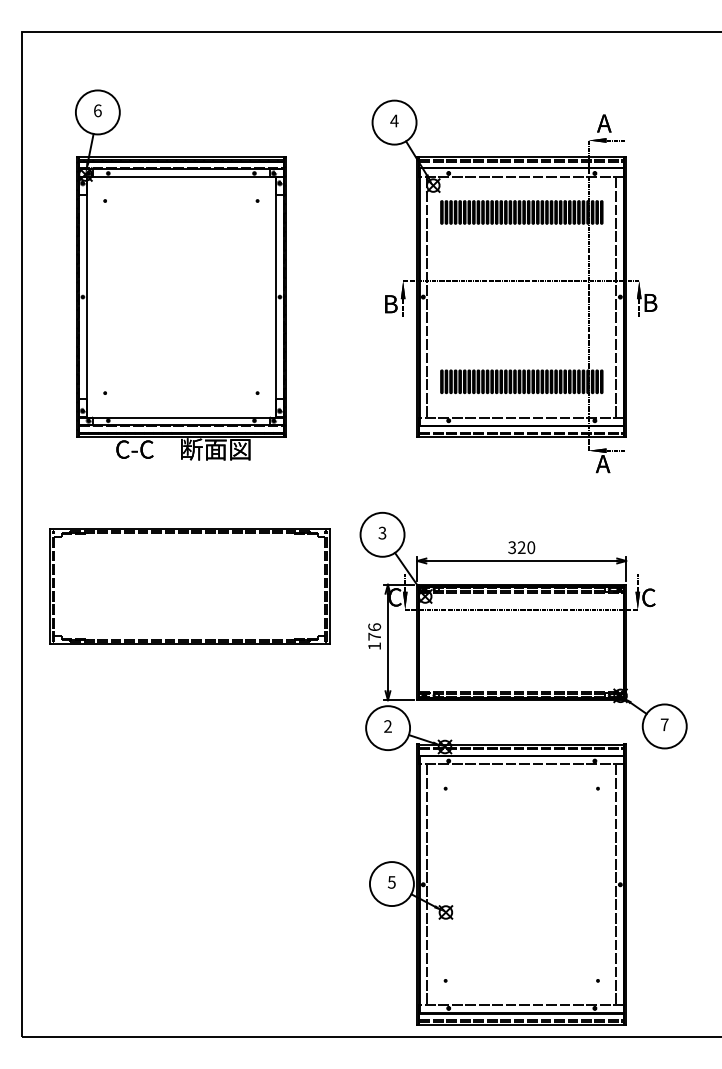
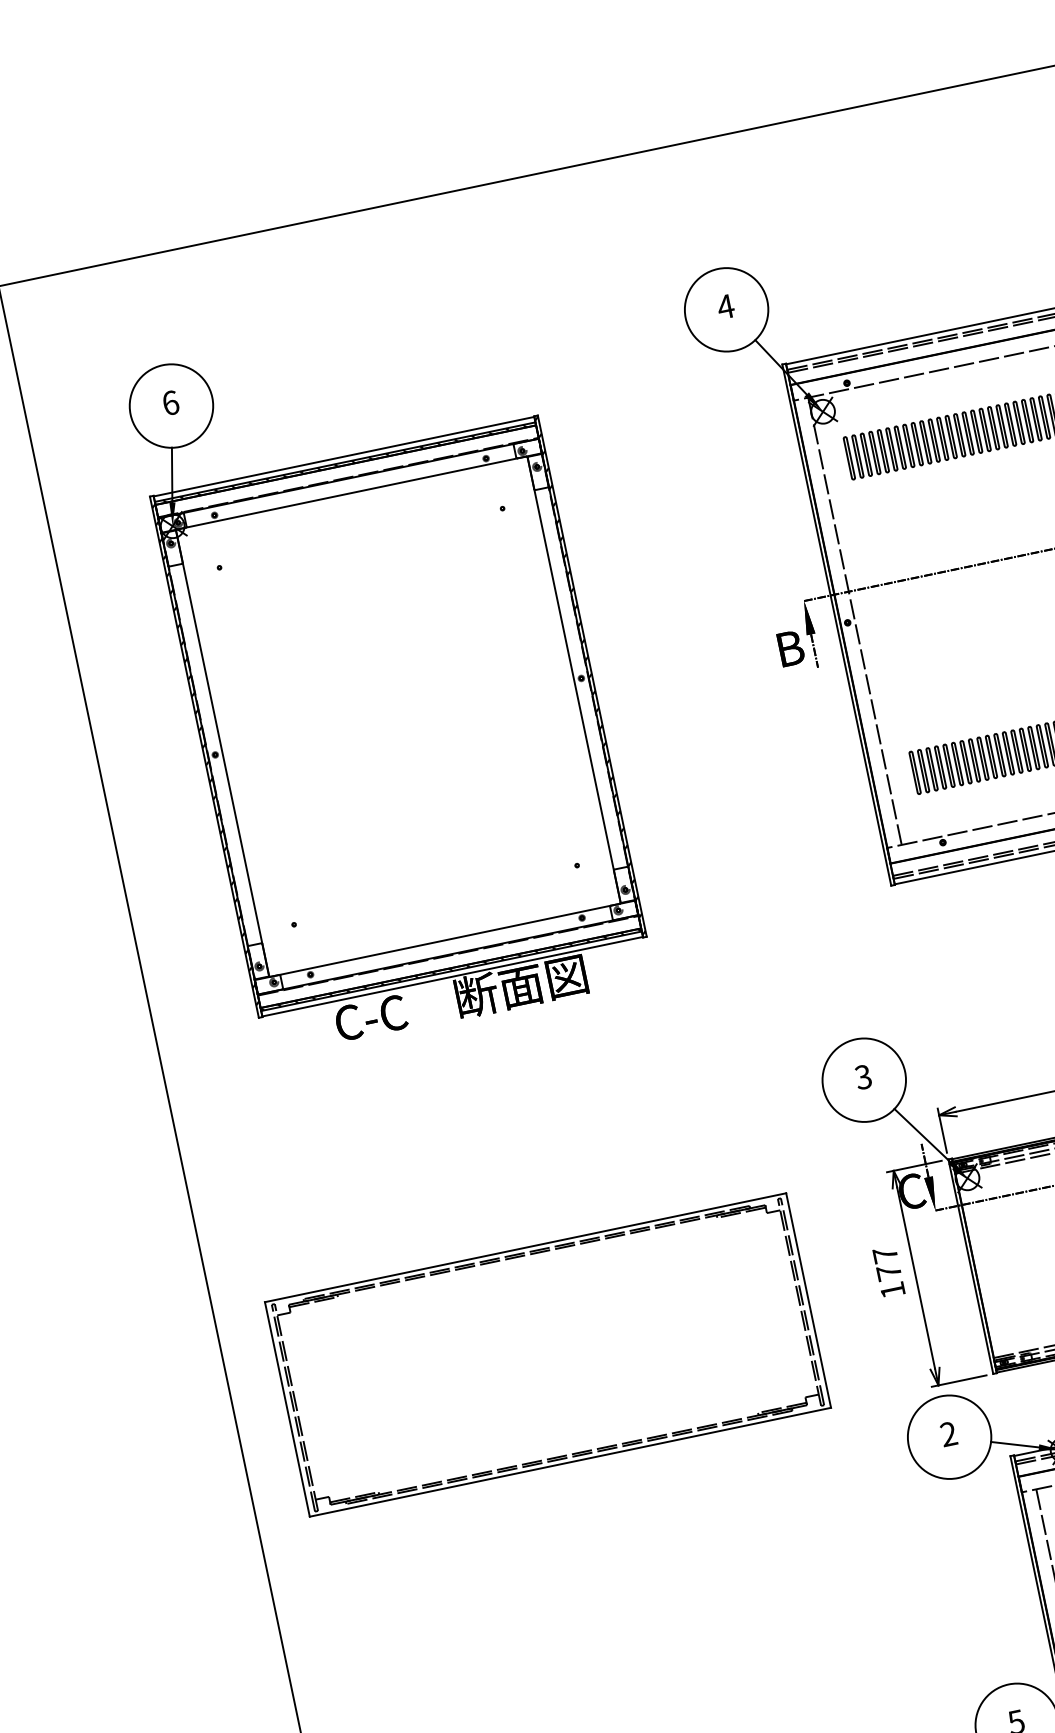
part: (189, 586) -> (547, 1355), moved
text: (374, 627) -> (885, 1255), 176 -> 177

